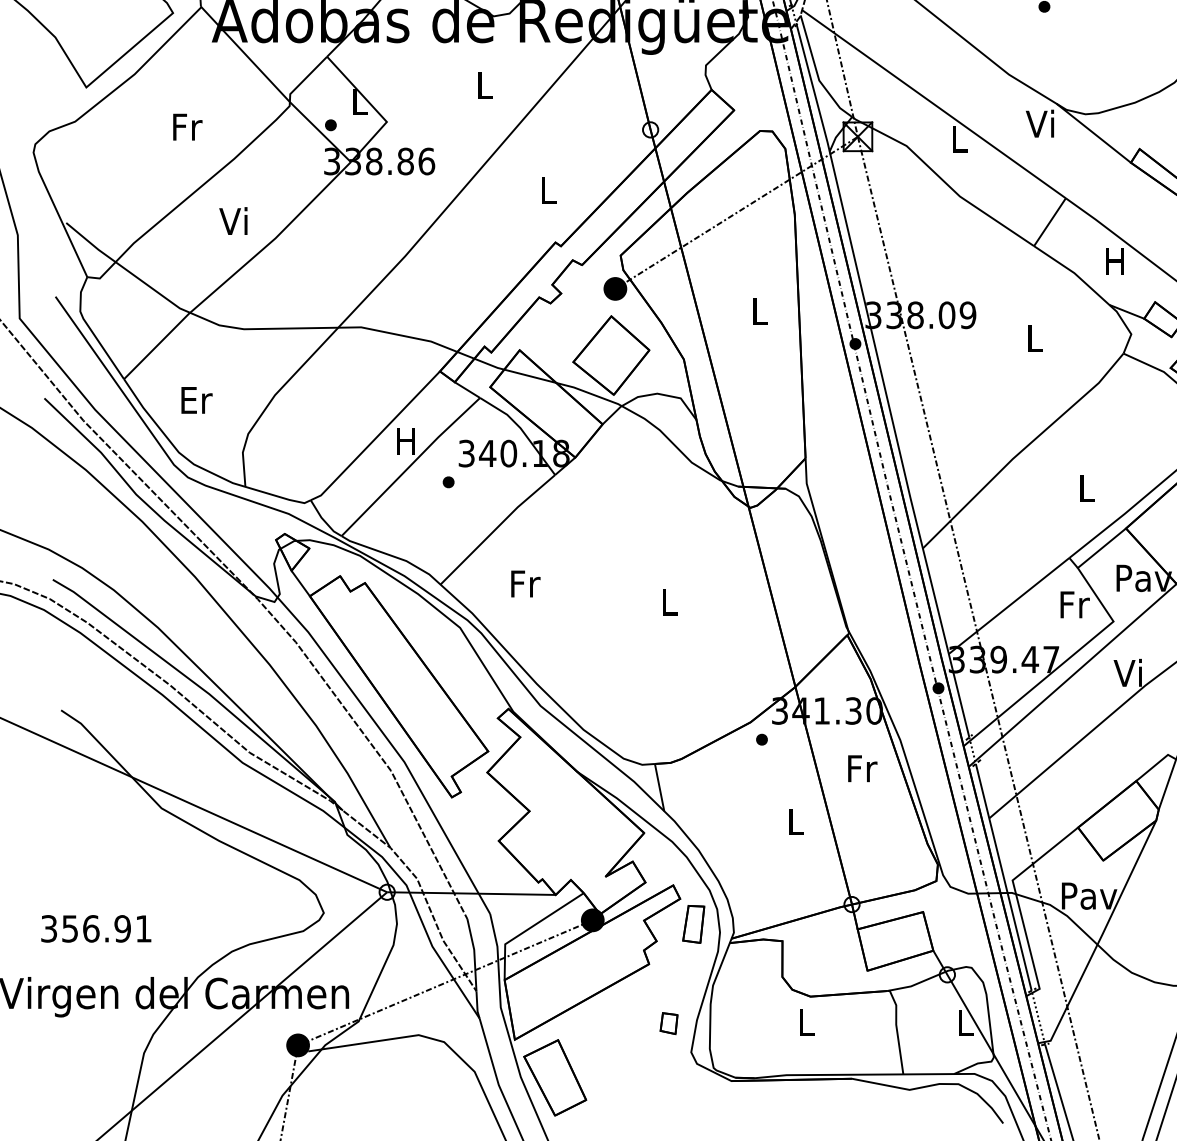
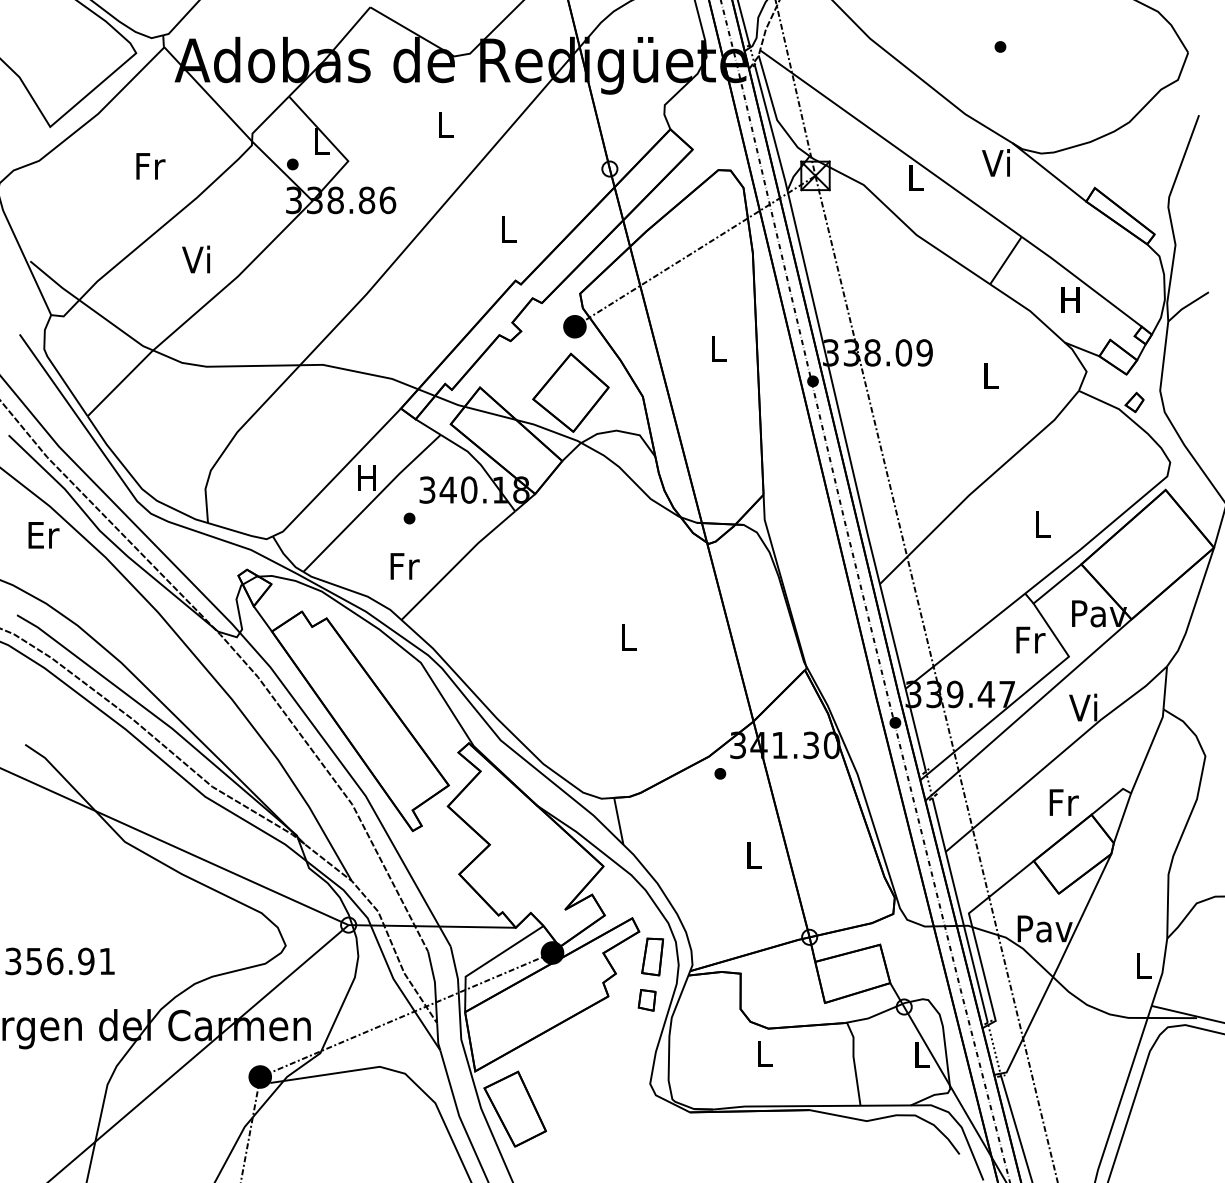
text: (196, 400) -> (43, 535), moved
text: (525, 584) -> (404, 566), moved
text: (861, 768) -> (1063, 802), moved
part: (668, 1023) -> (646, 1000), moved

